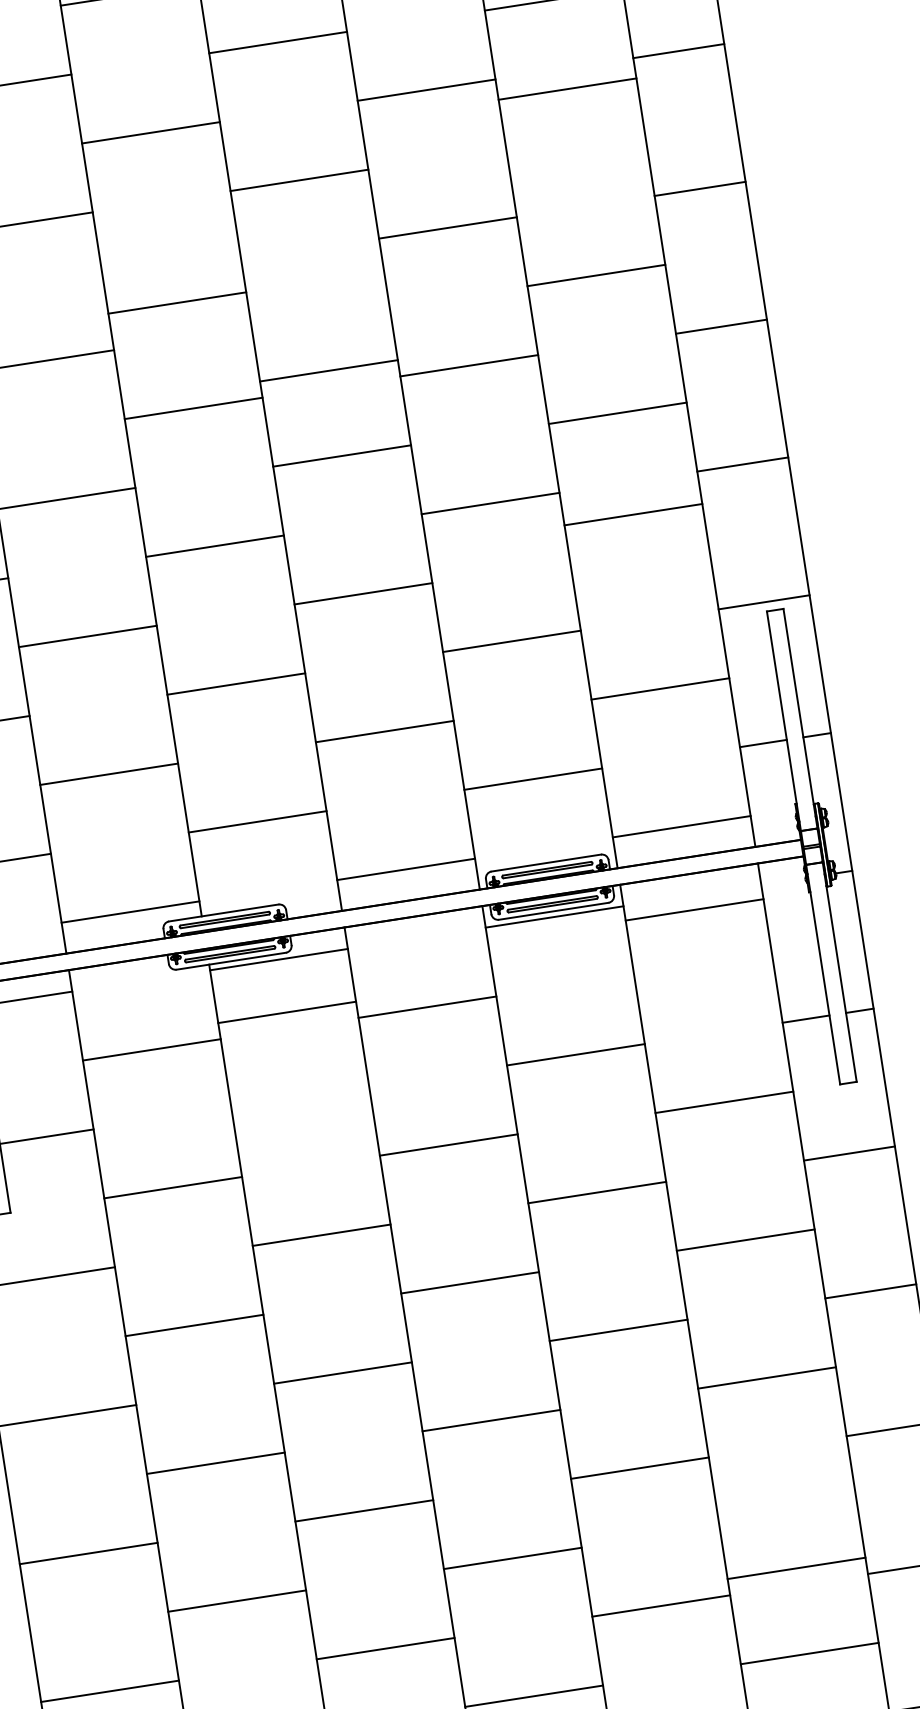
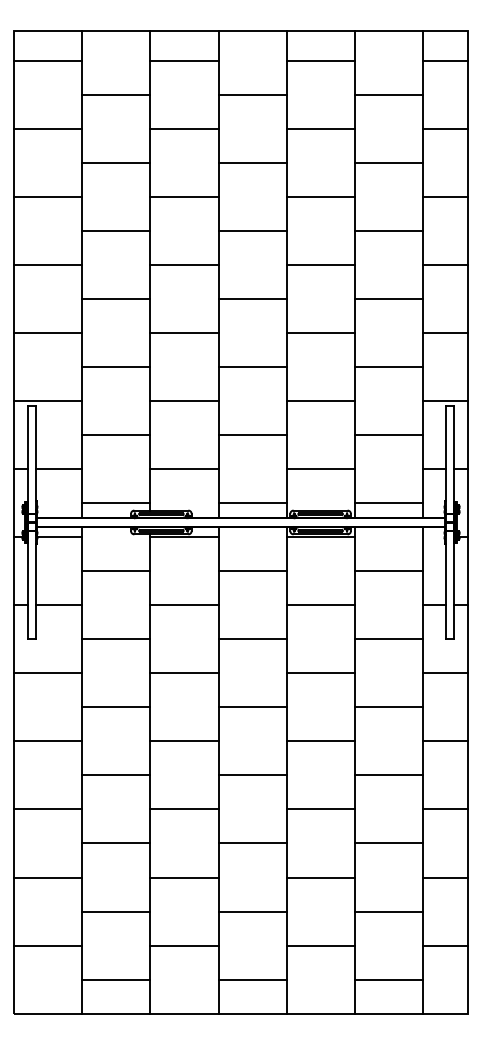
line: (567, 88) -> (388, 162), moved
line: (177, 302) -> (184, 196), moved
line: (328, 370) -> (252, 230), moved
line: (633, 515) -> (388, 367), moved
line: (694, 910) -> (388, 571), moved
line: (287, 1012) -> (184, 605), moved
line: (796, 1568) -> (388, 843), moved

